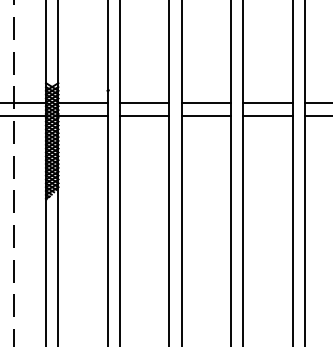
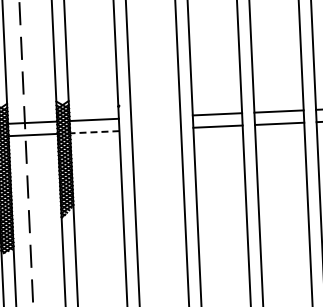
line: (144, 103) -> (155, 117), removed
line: (83, 115) -> (95, 132), solid -> dashed
line: (144, 115) -> (156, 129), removed

